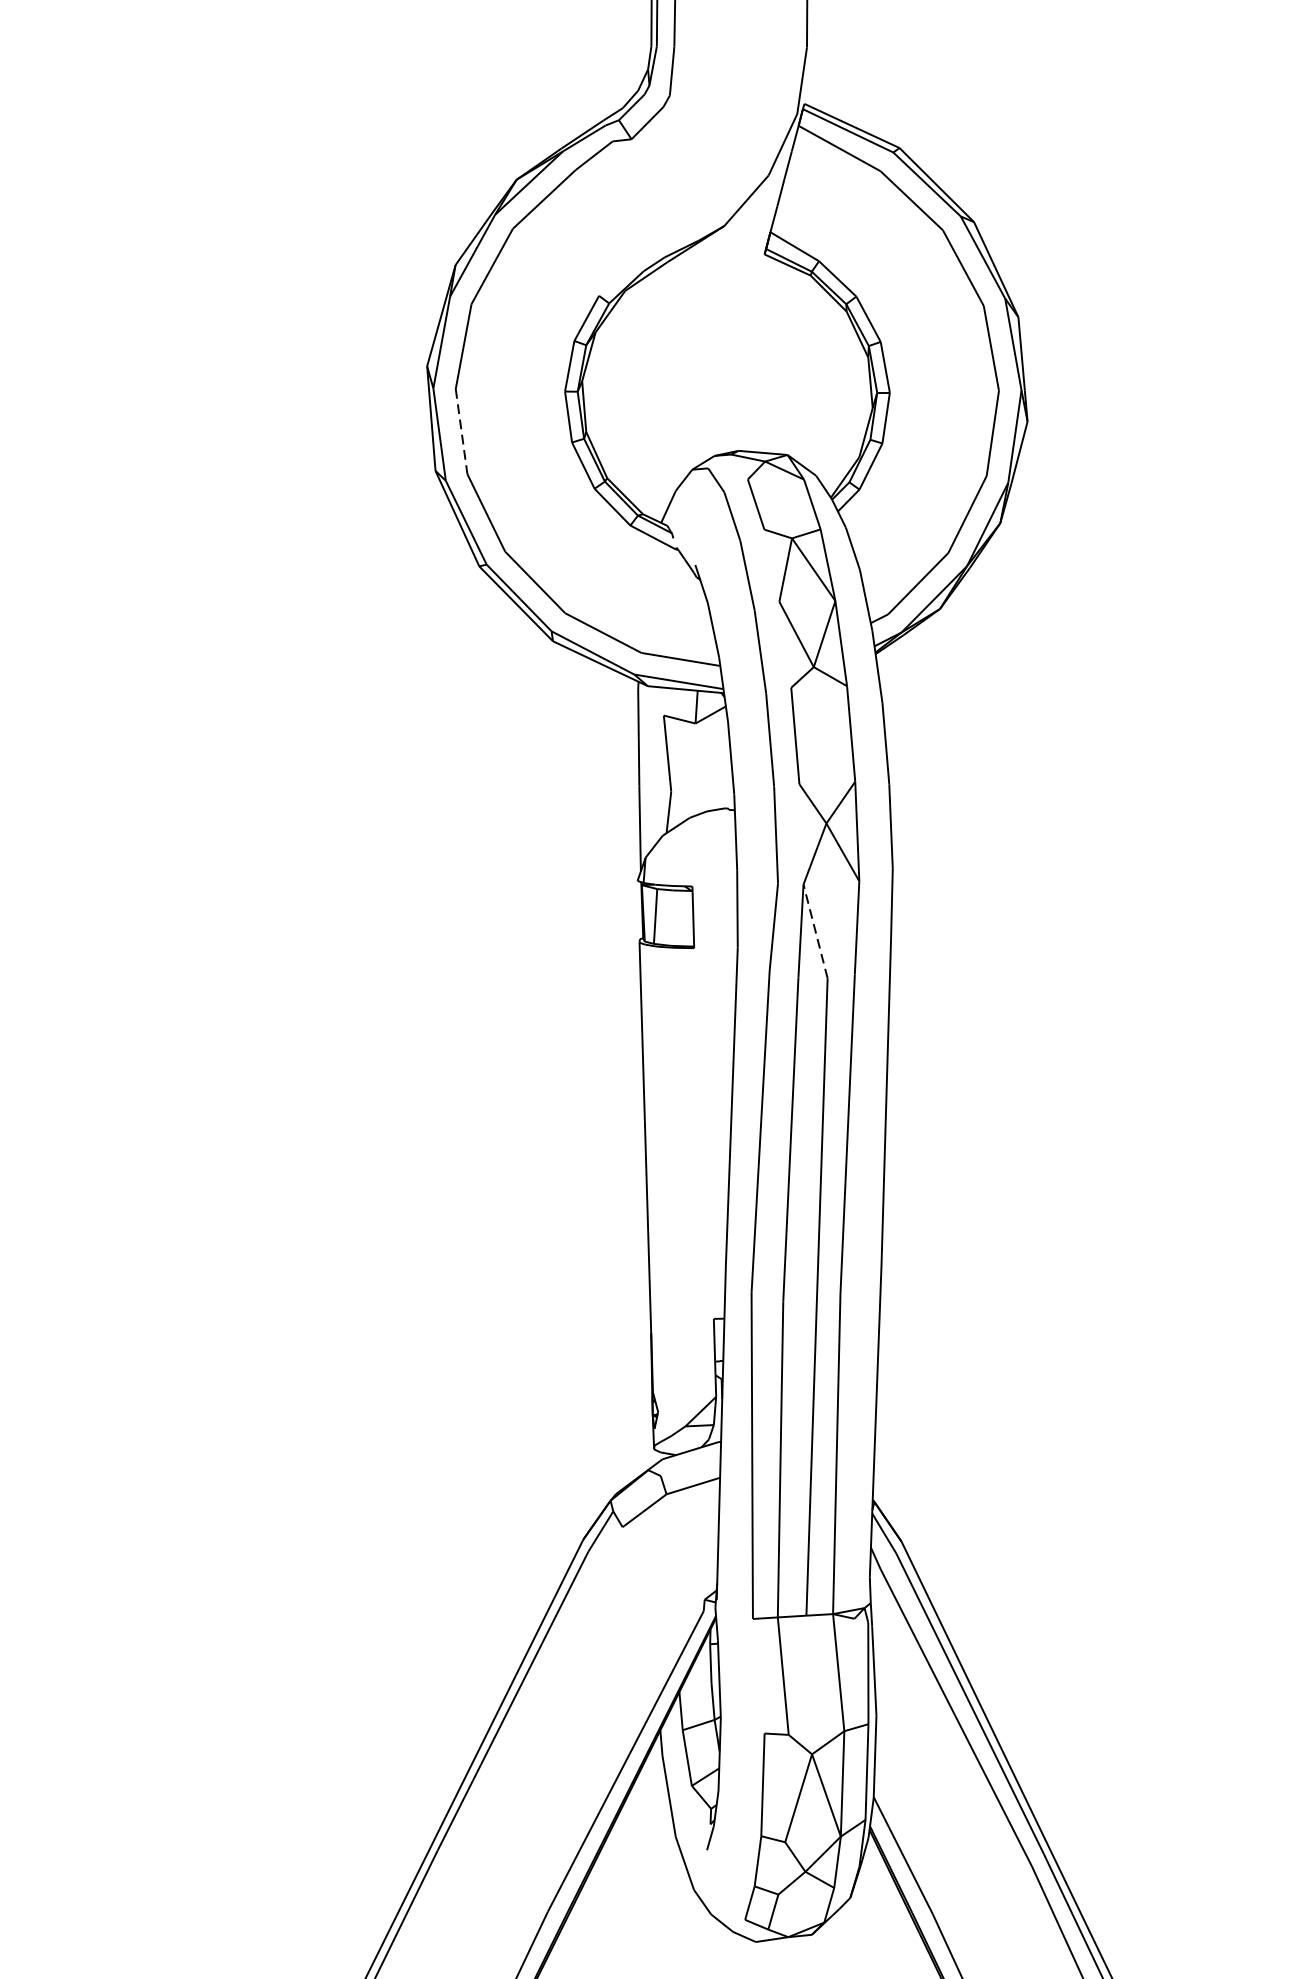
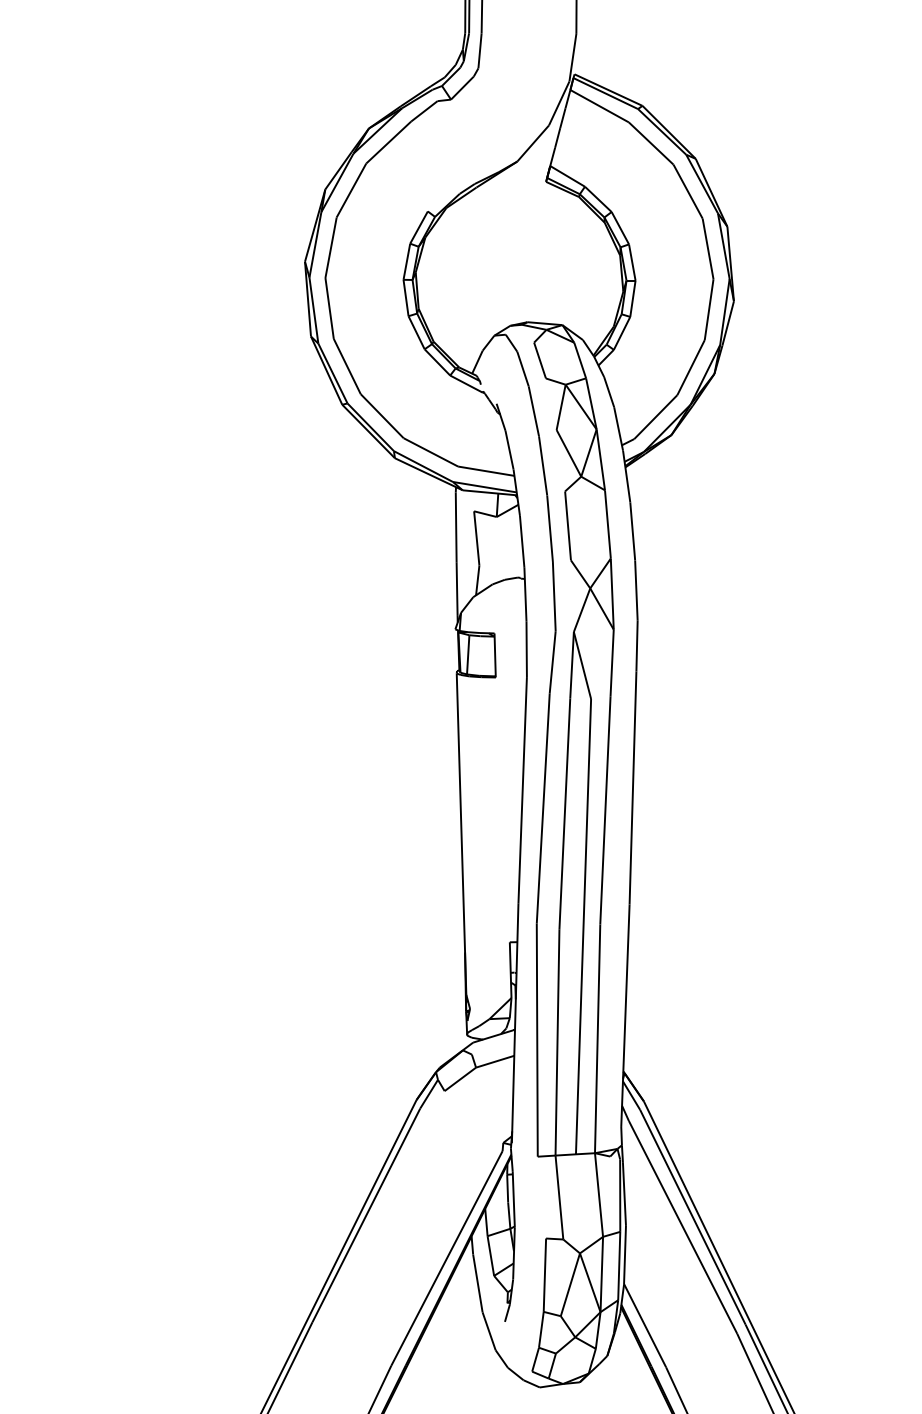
line: (461, 431) -> (329, 308), dashed -> solid
line: (815, 931) -> (582, 665), dashed -> solid

